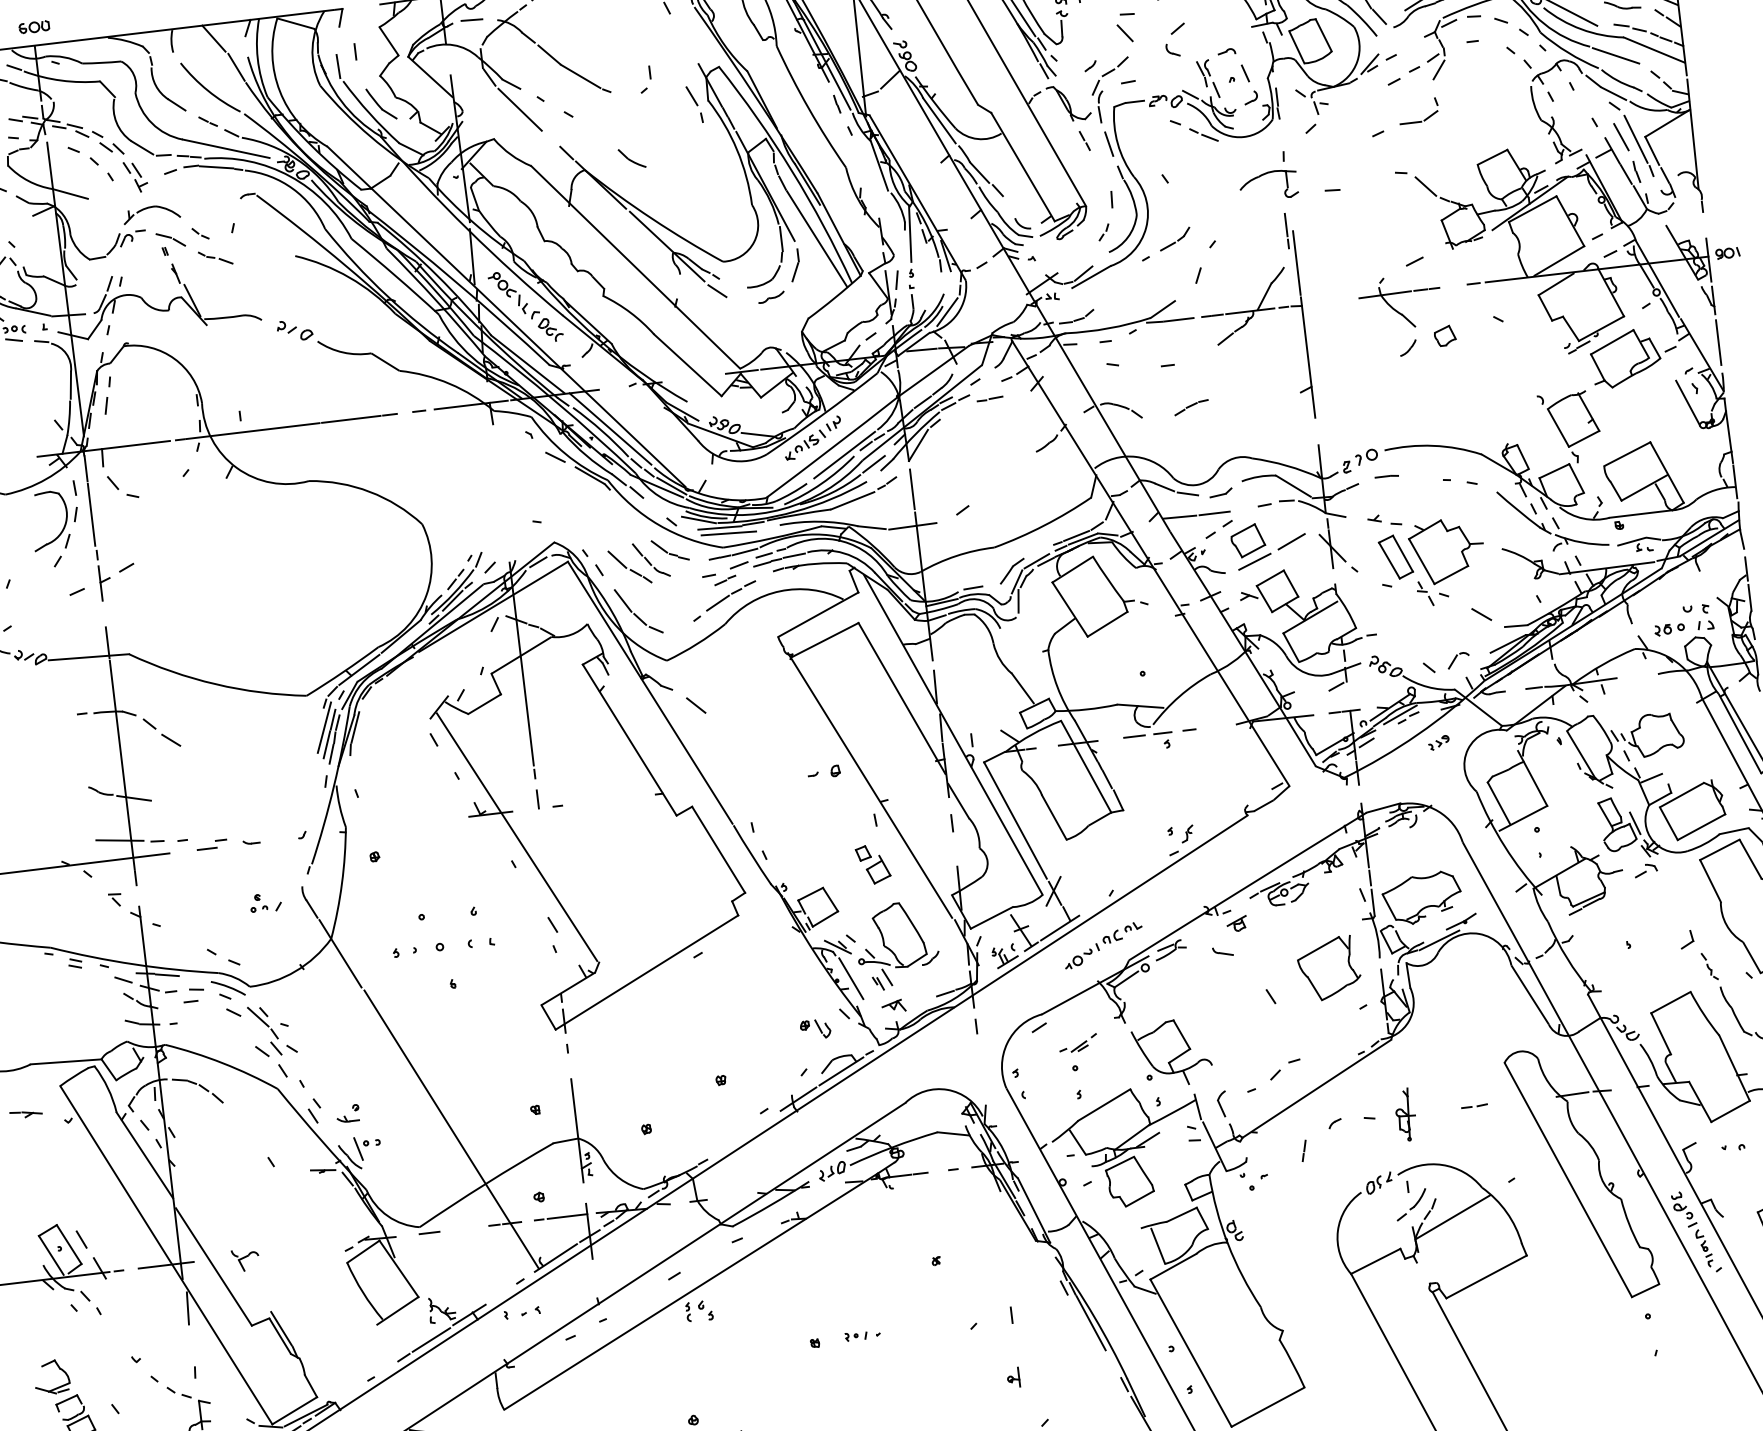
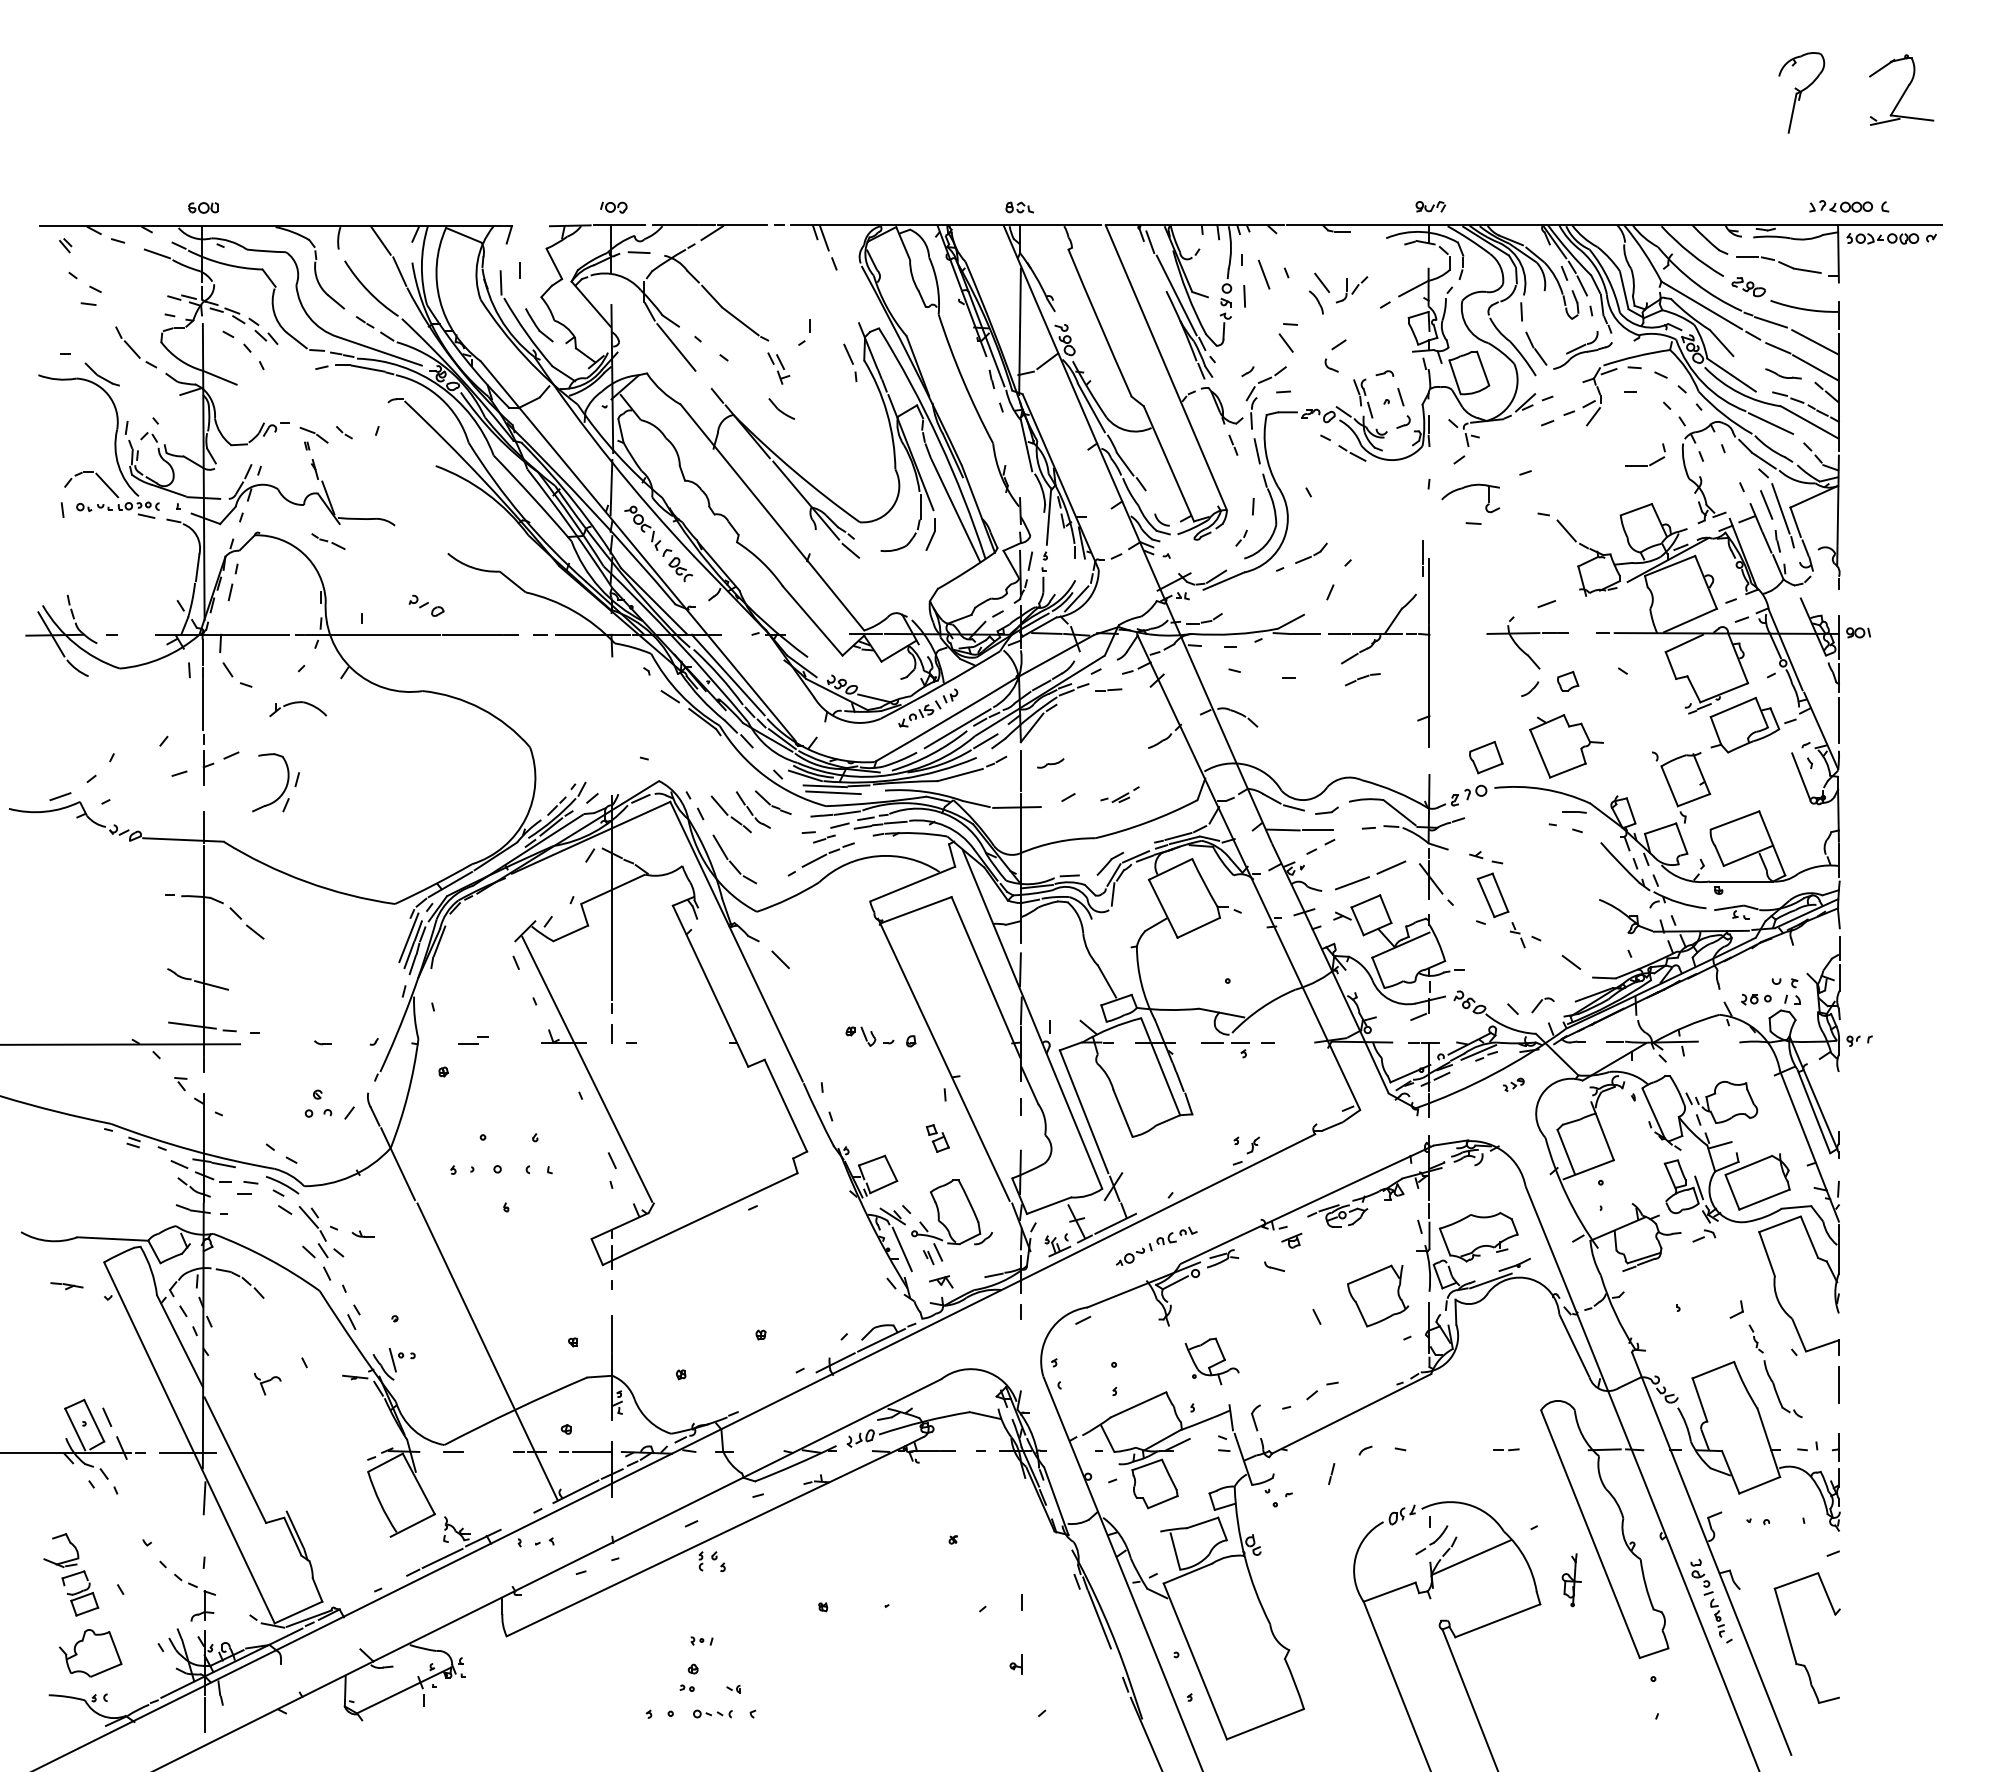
part: (1424, 118) -> (1650, 463), moved
part: (1265, 175) -> (1468, 487), moved
part: (135, 176) -> (778, 368), moved
part: (152, 214) -> (298, 709), moved
part: (215, 257) -> (328, 541), moved
part: (771, 297) -> (1050, 763), moved
part: (294, 330) -> (426, 605), moved
part: (1191, 407) -> (1362, 679), moved
line: (1386, 476) -> (1574, 812), moved
part: (64, 522) -> (285, 786), moved
part: (1248, 540) -> (1486, 757), moved
part: (1447, 551) -> (1566, 746), moved
part: (212, 844) -> (473, 1040), moved
part: (873, 864) -> (937, 1138), size x0.7
part: (265, 902) -> (329, 1104), size x1.6
part: (815, 1029) -> (860, 1036), moved
part: (1077, 1043) -> (1119, 794), moved
part: (1171, 1053) -> (1211, 1361), size x0.7
part: (1405, 1115) -> (1571, 1580), moved
part: (347, 1118) -> (362, 1233), moved
part: (245, 1260) -> (267, 1384), moved
part: (855, 1335) -> (701, 1640), moved

